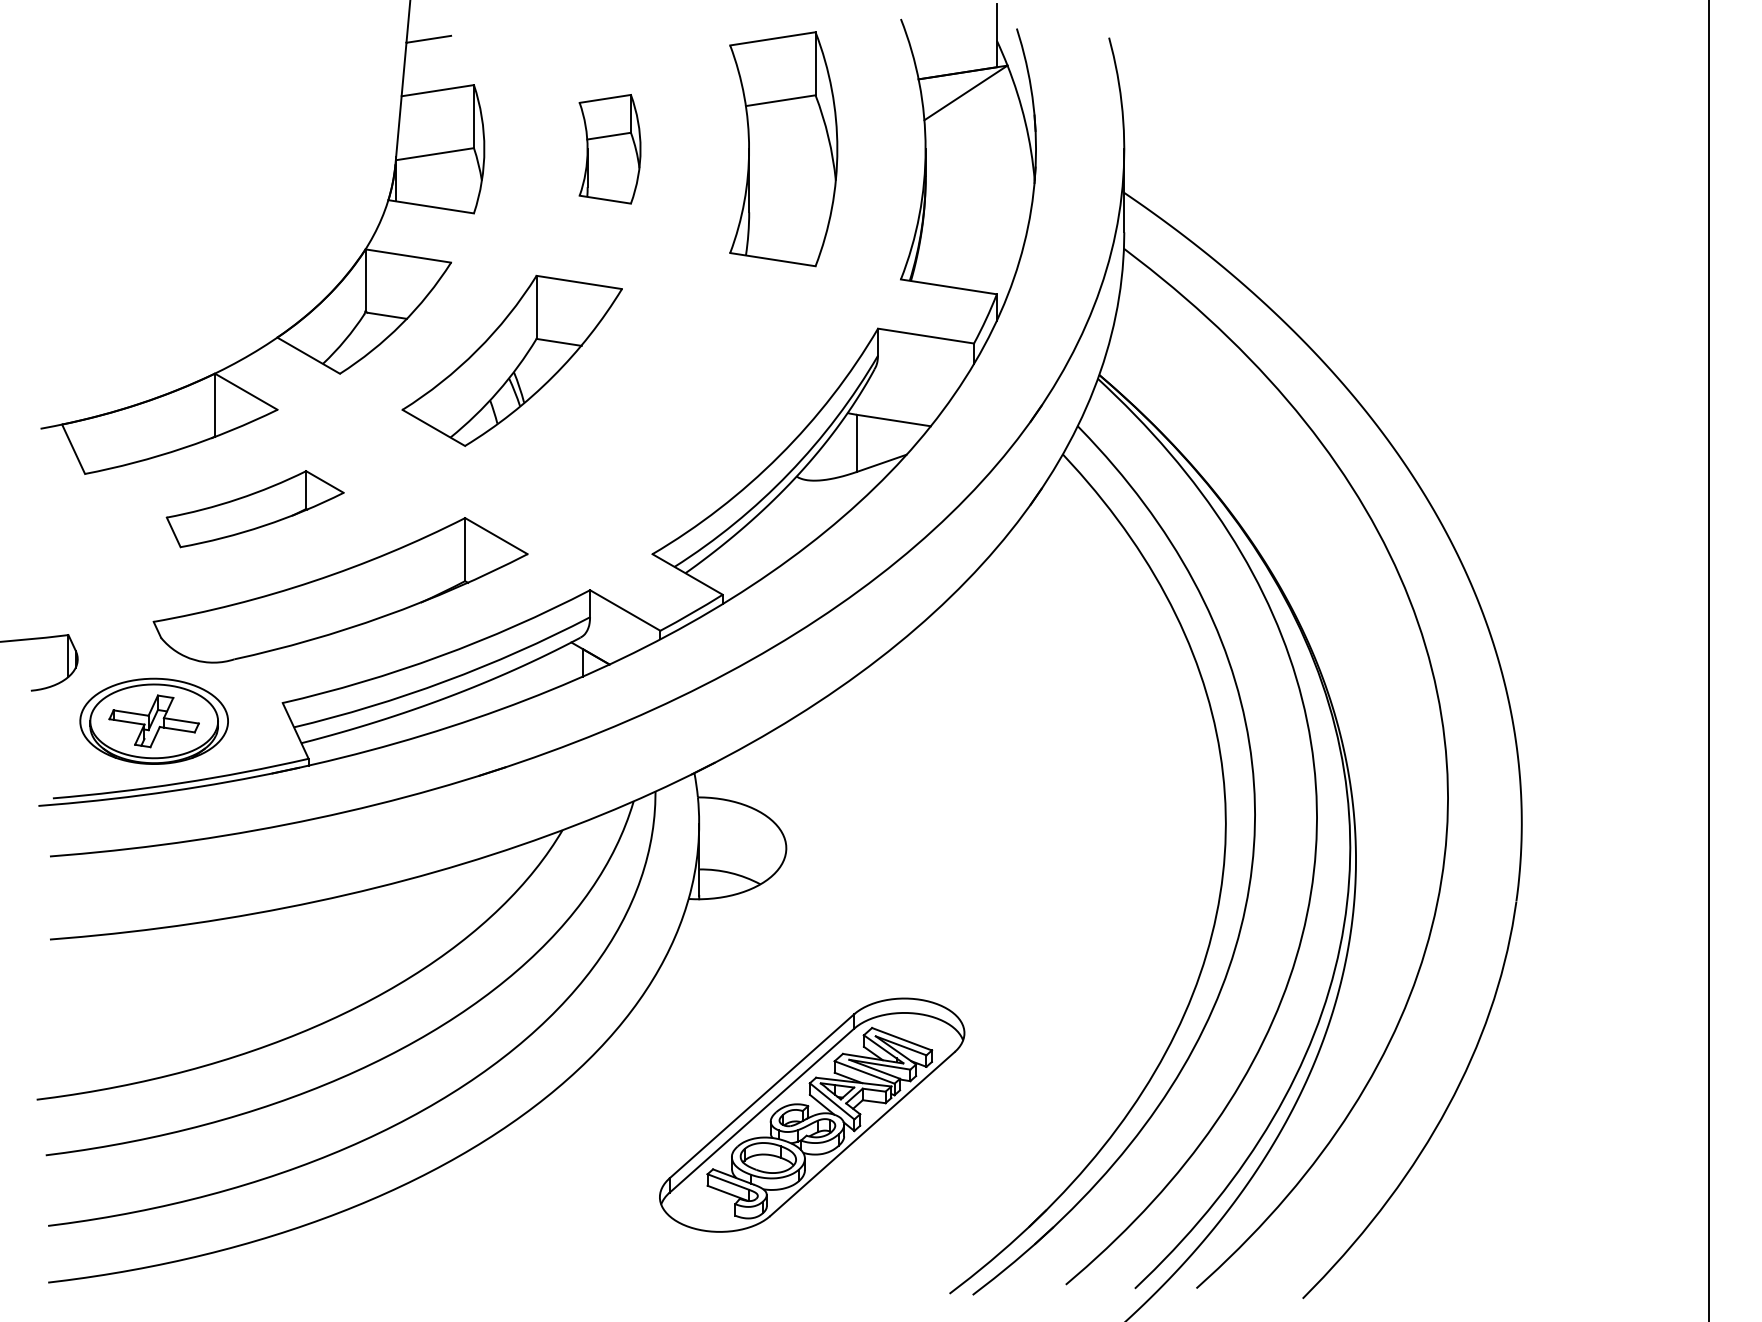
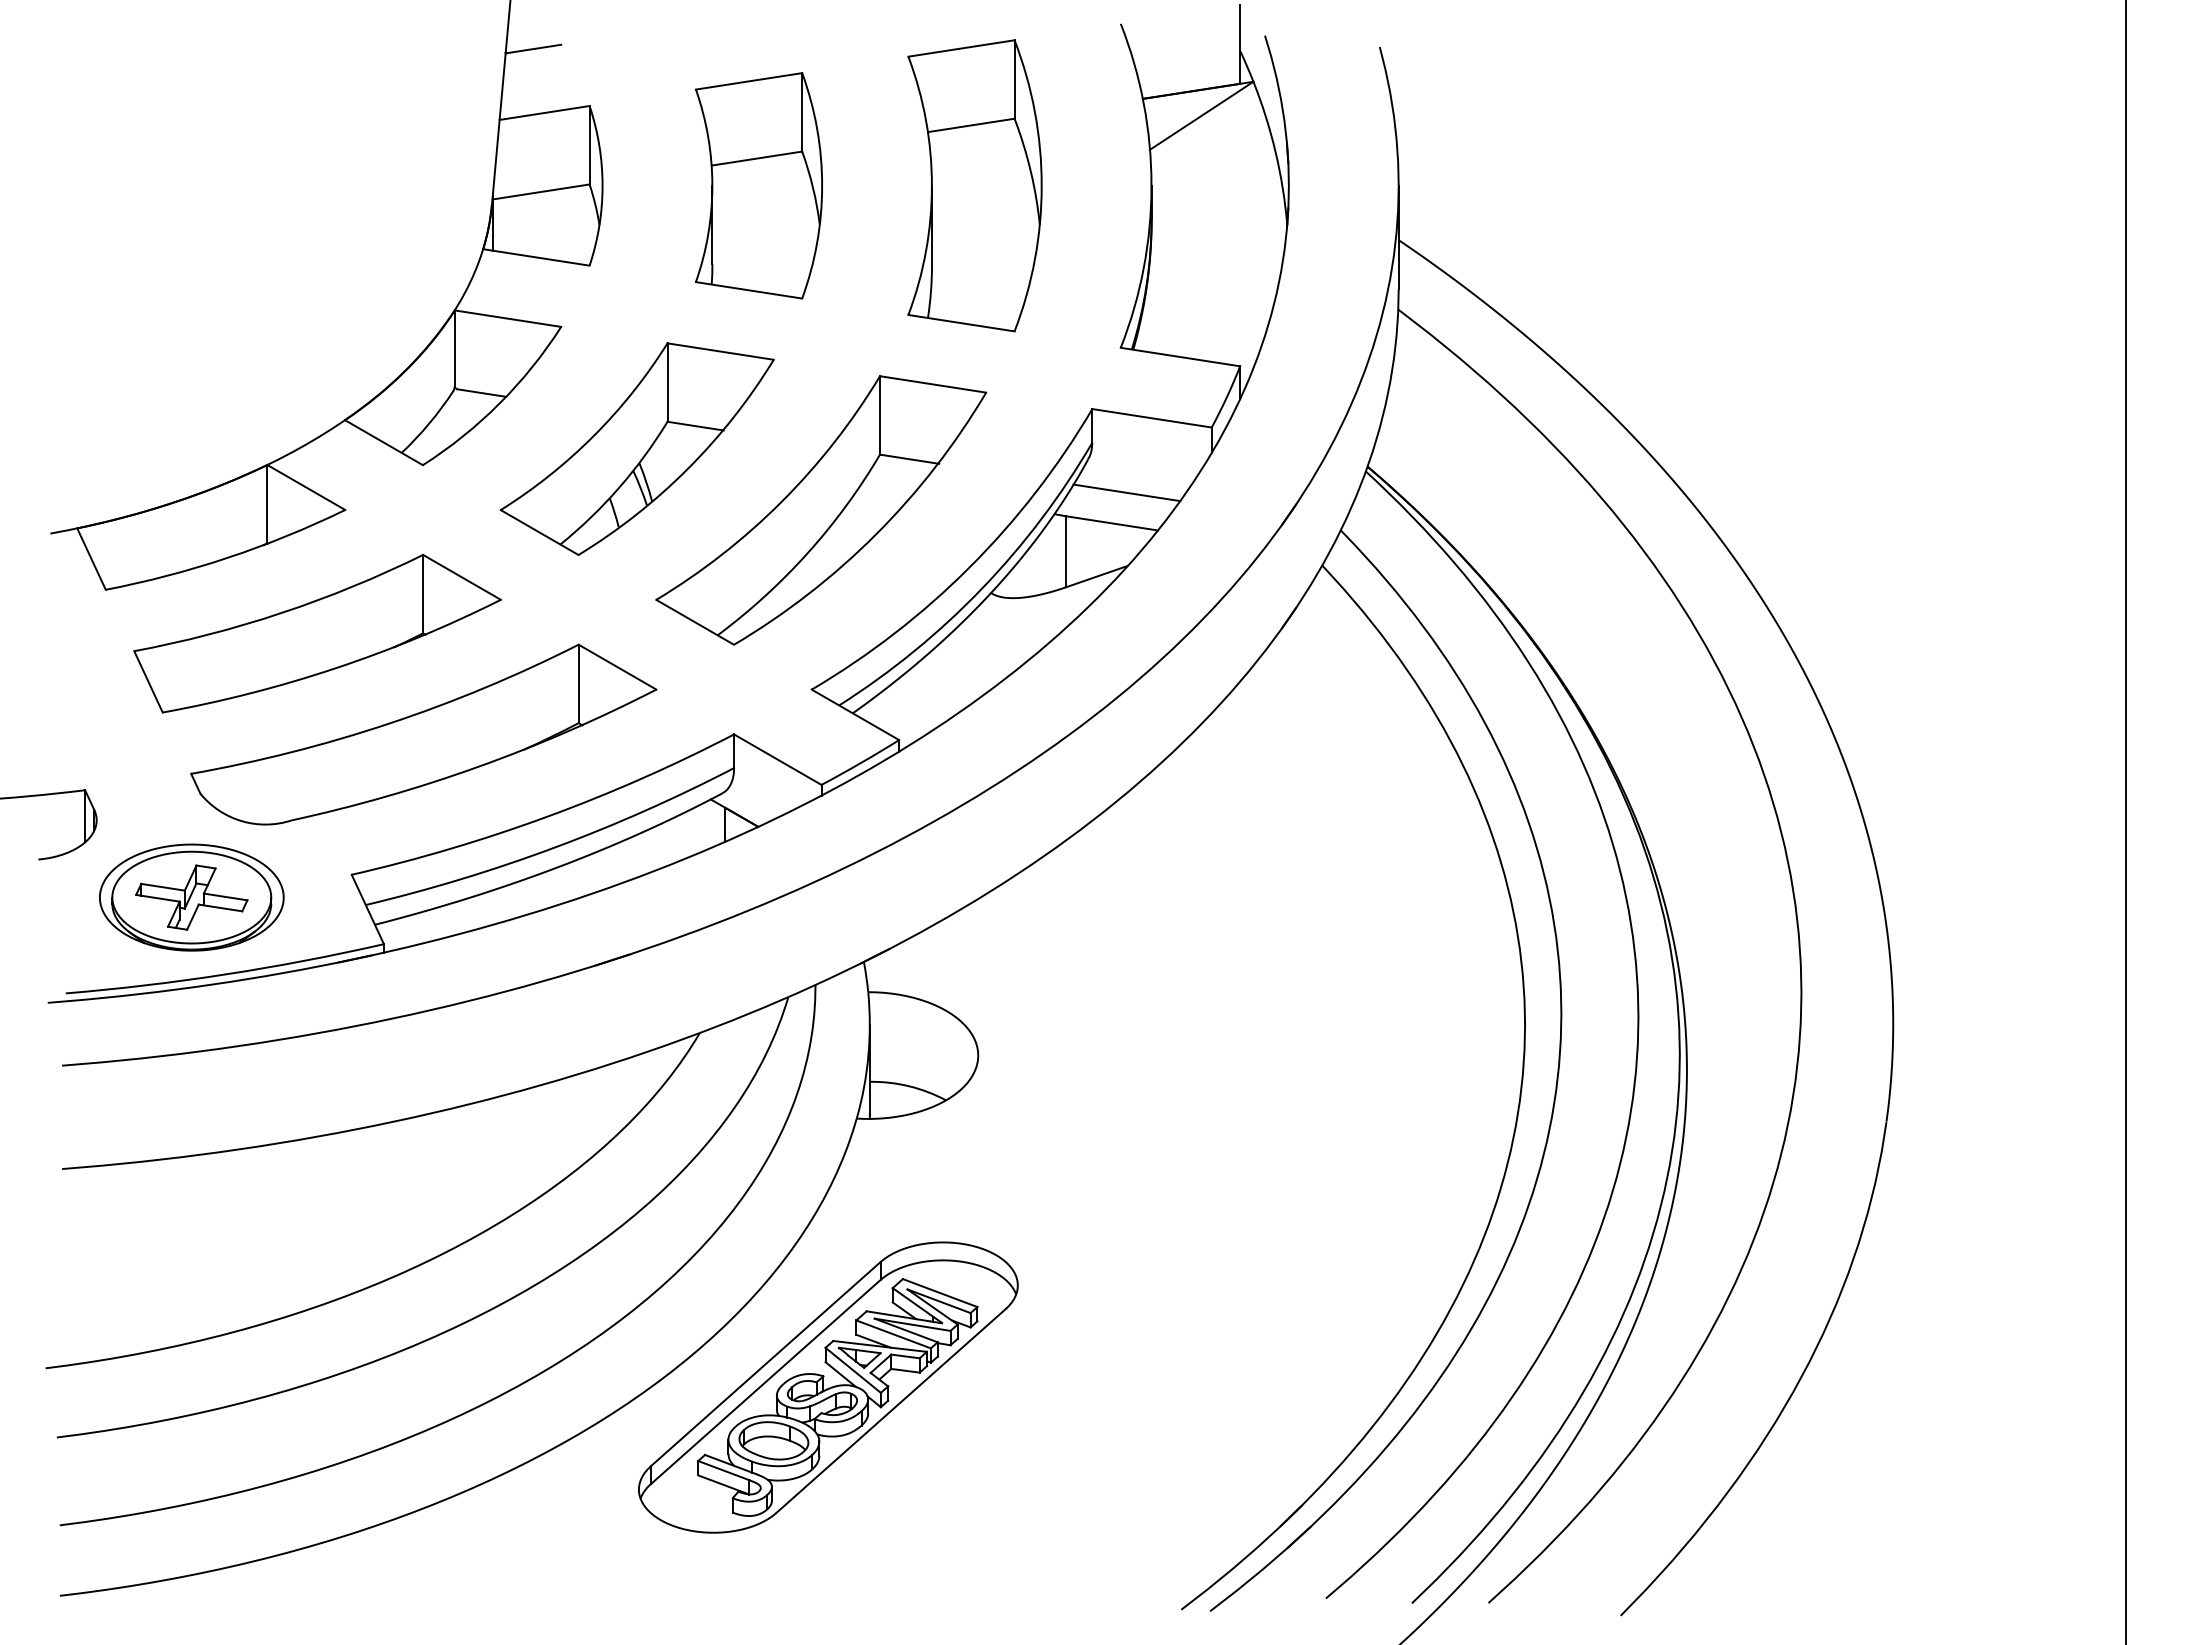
part: (609, 148) -> (758, 185), size x1.67
line: (905, 395) -> (1126, 492), added
part: (660, 410) -> (821, 510), added
part: (255, 509) -> (317, 633), size x1.67
part: (812, 1115) -> (828, 1387), moved

